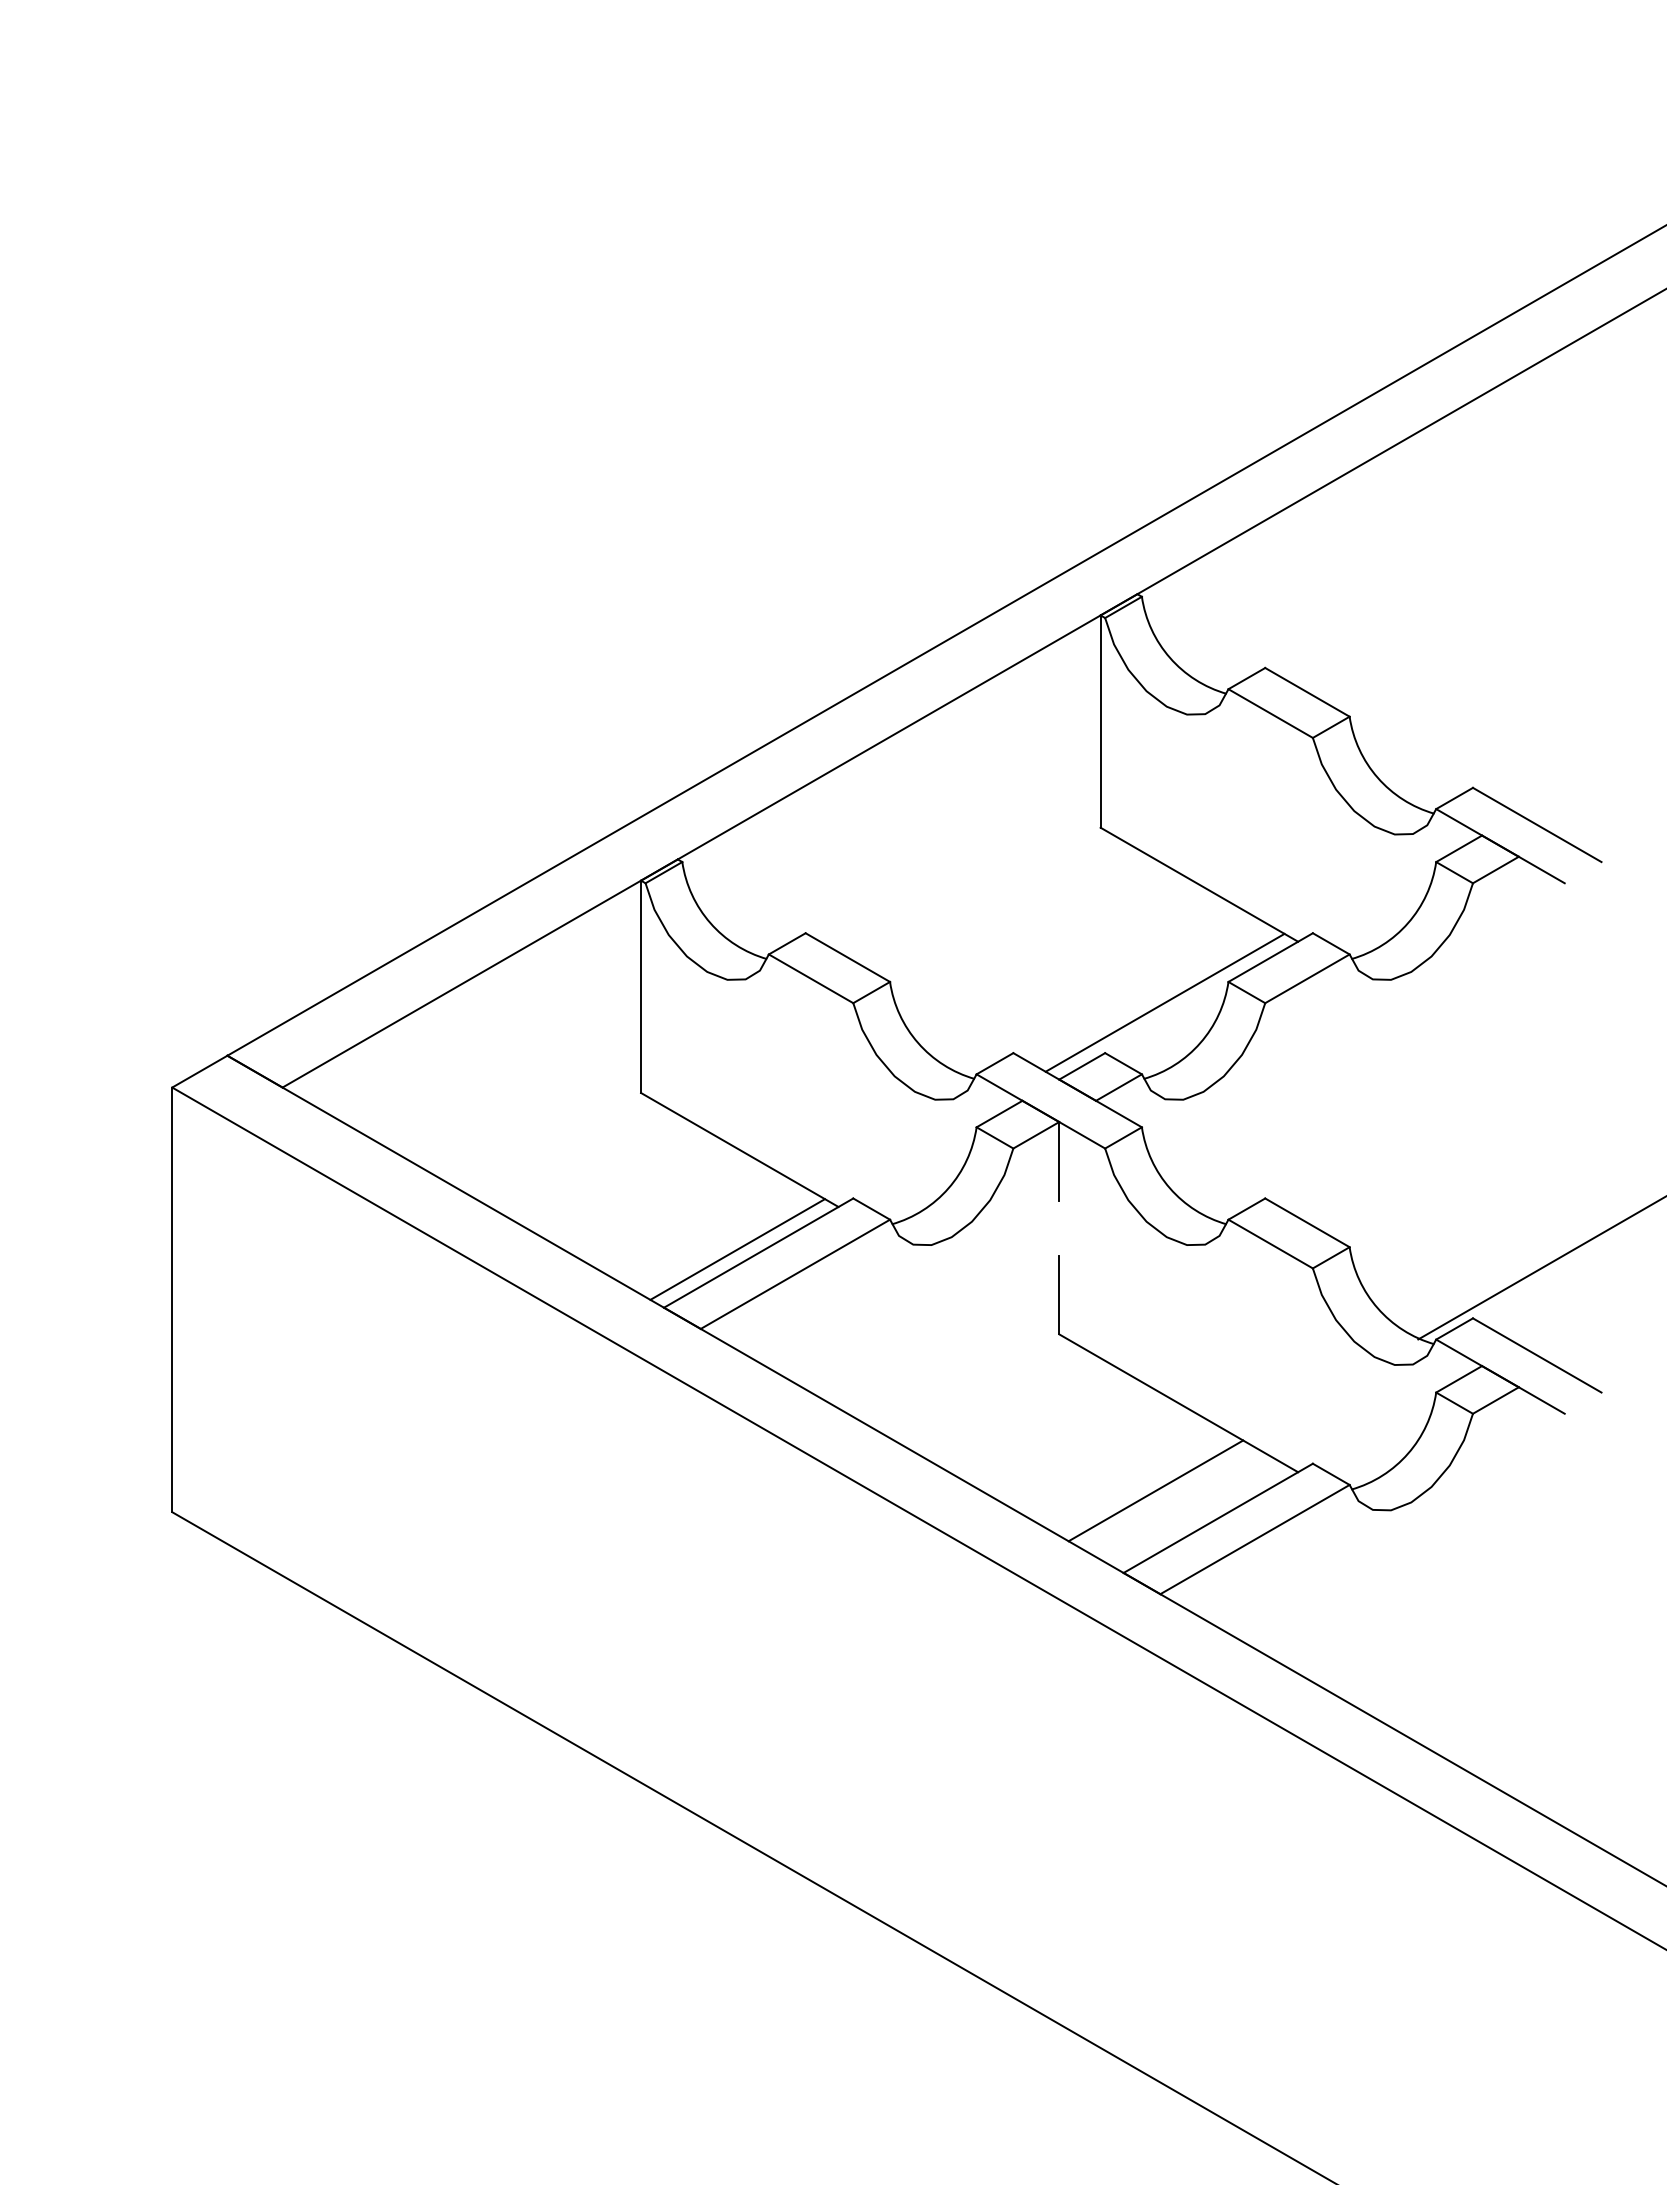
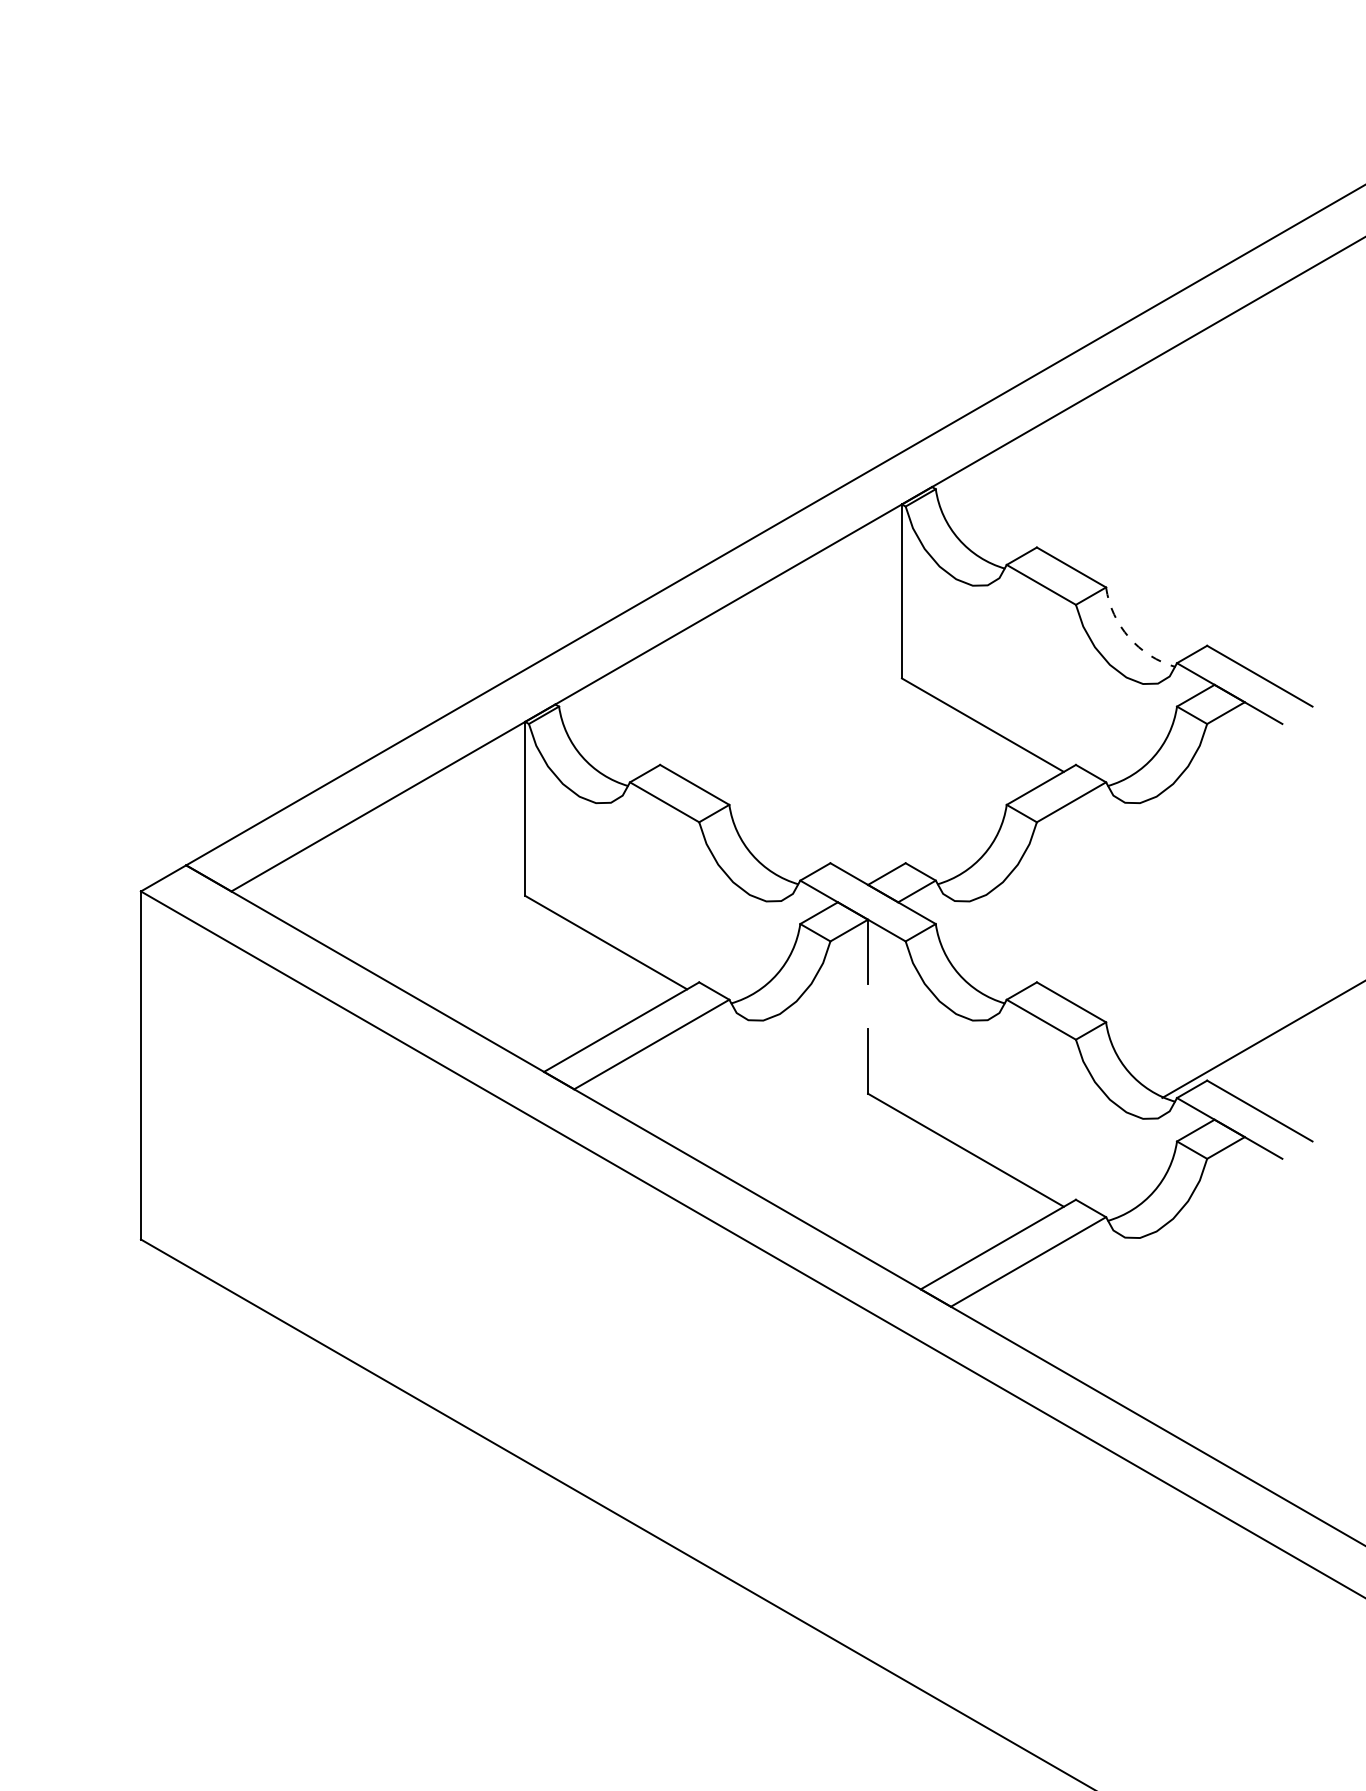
arc: (1377, 777) -> (1128, 637), solid -> dashed
line: (1164, 1002) -> (954, 821), removed
line: (737, 1249) -> (604, 1024), removed
line: (1155, 1490) -> (946, 1221), removed

